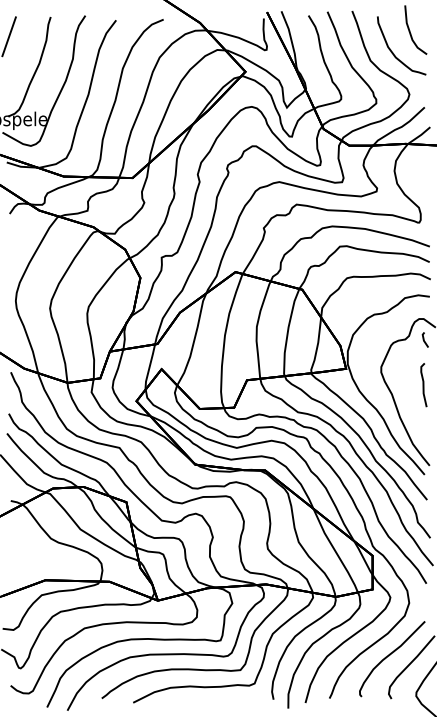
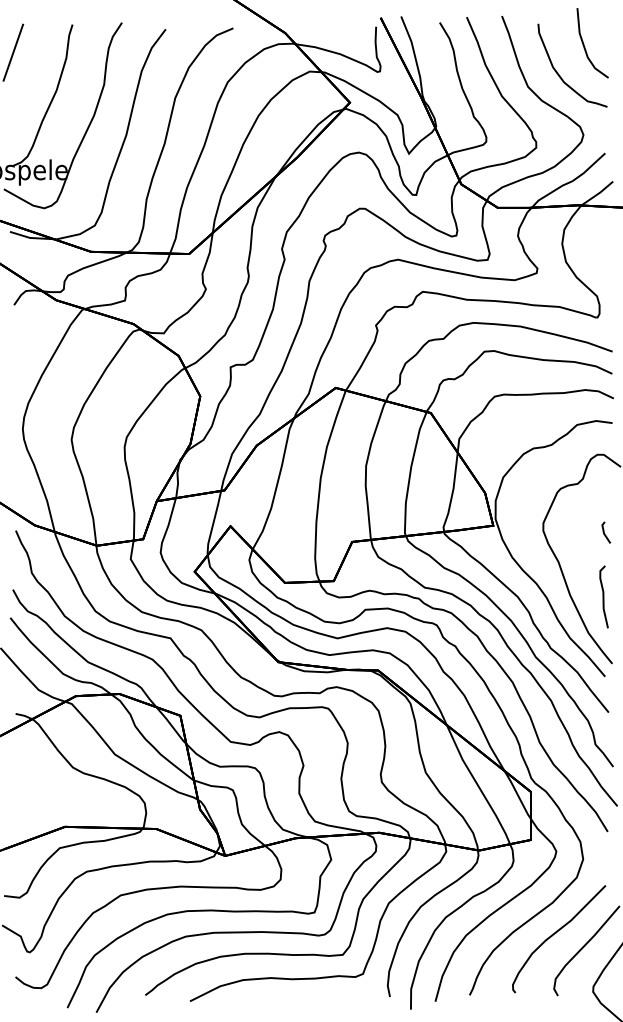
part: (424, 369) -> (604, 574), moved

